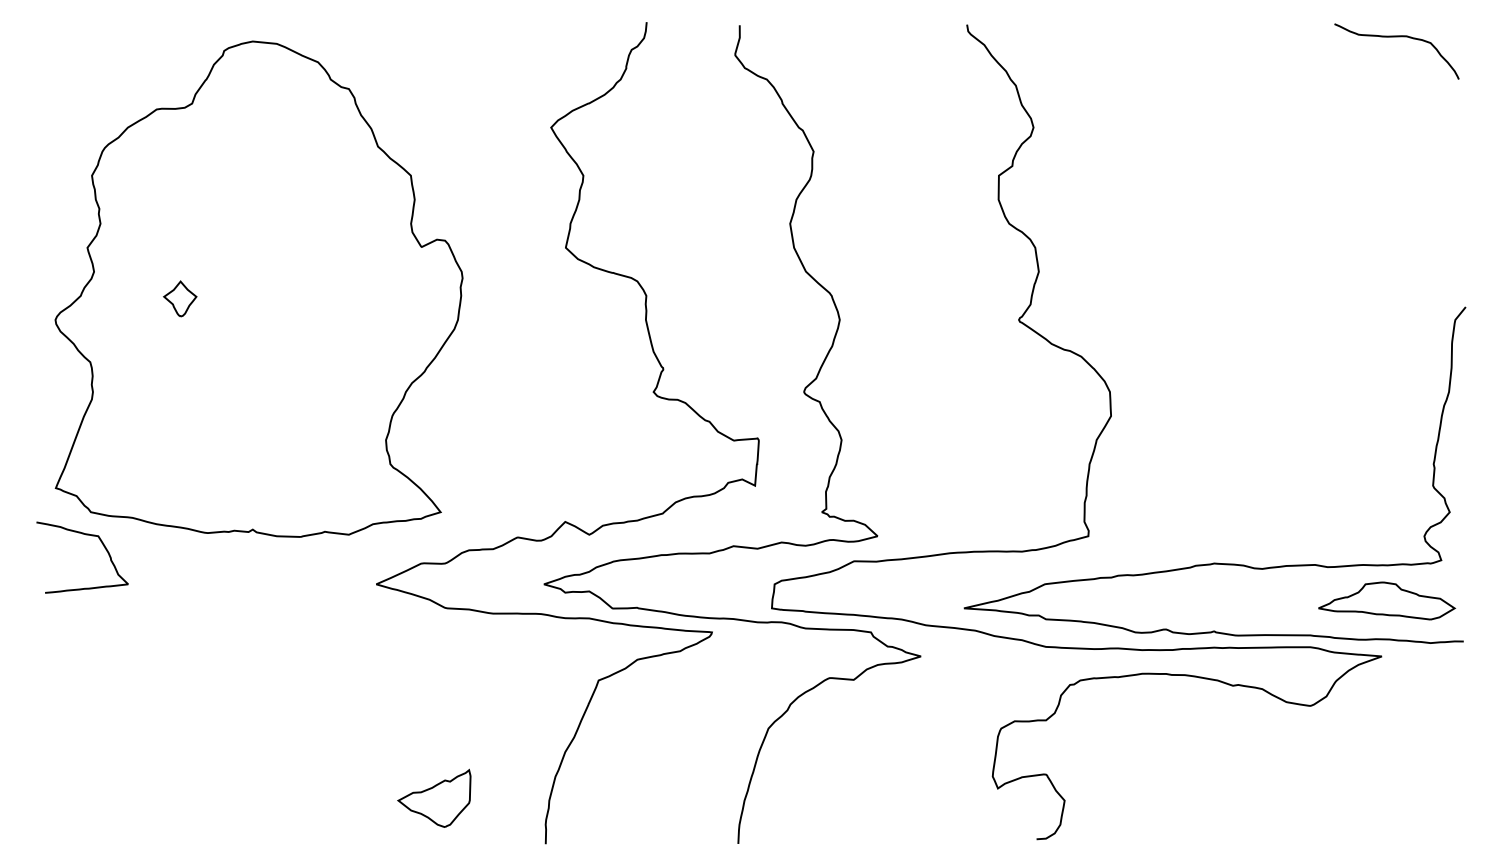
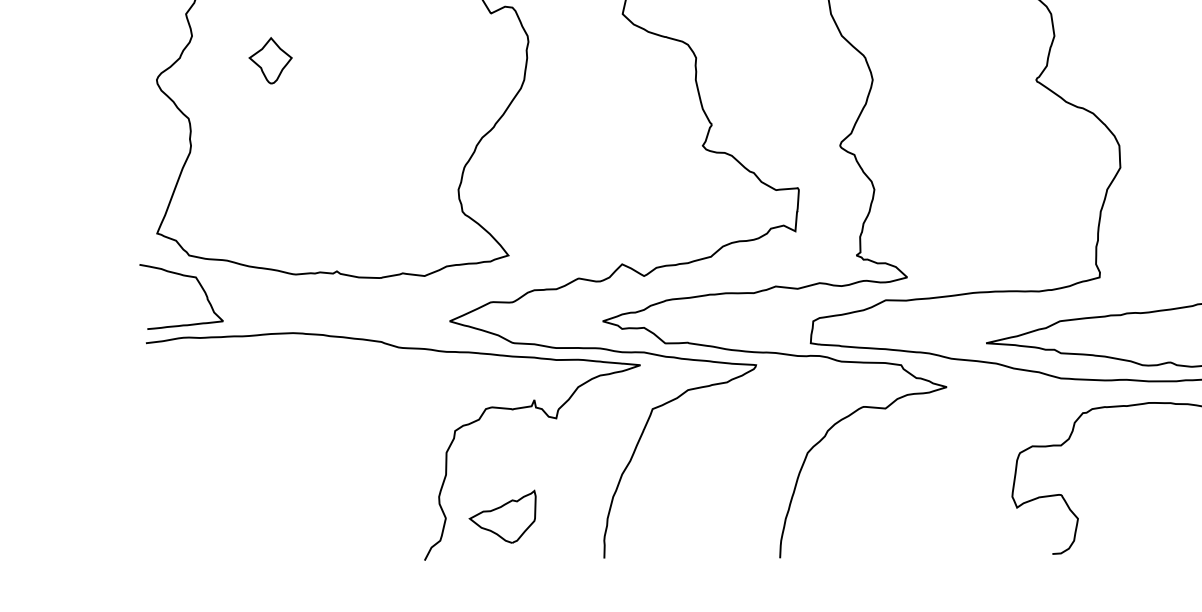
part: (180, 298) -> (270, 60), size x1.43
curve: (371, 730) -> (445, 454), added

